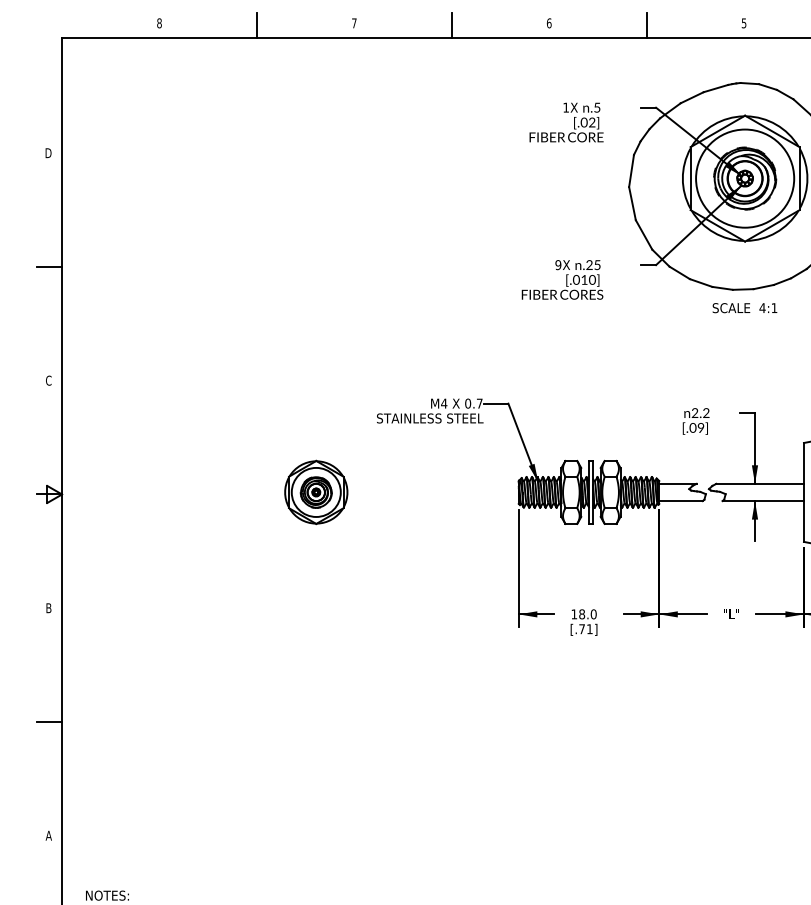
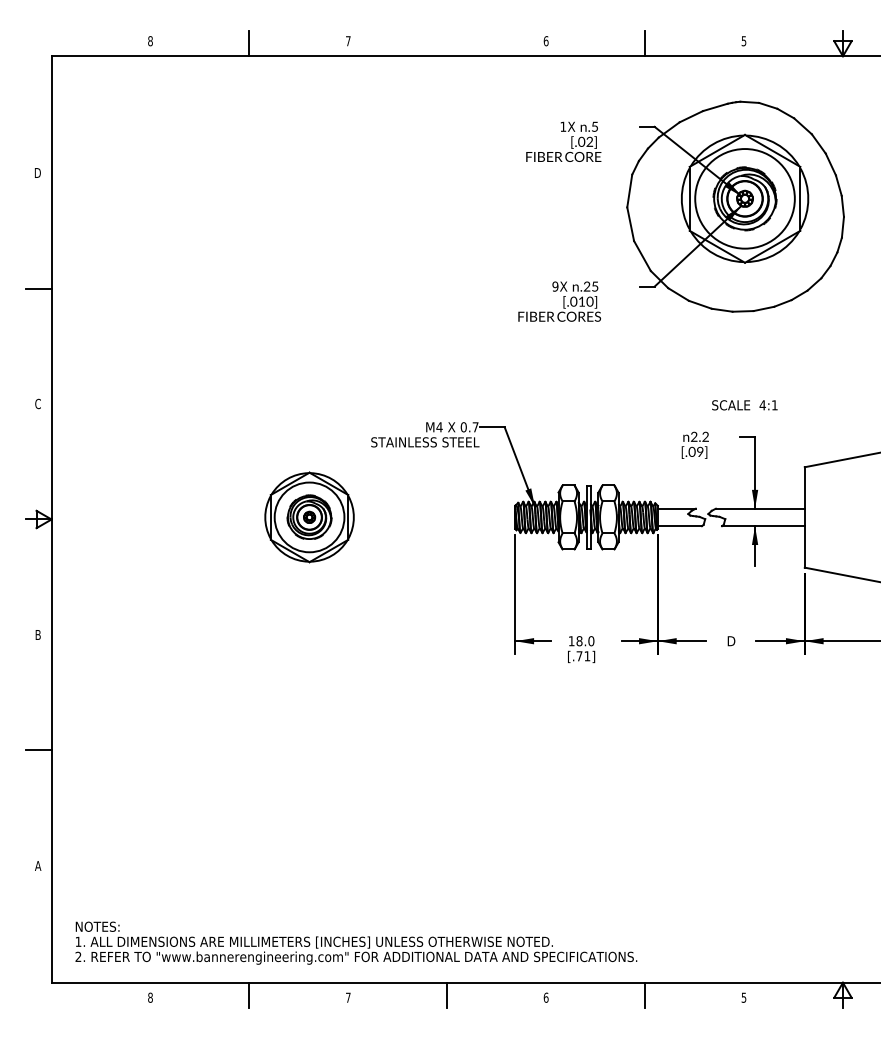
line: (452, 25) -> (447, 43), removed
text: (744, 308) -> (744, 405), moved
part: (316, 492) -> (309, 517), size x1.4
text: (730, 614) -> (730, 641), "L" -> D

